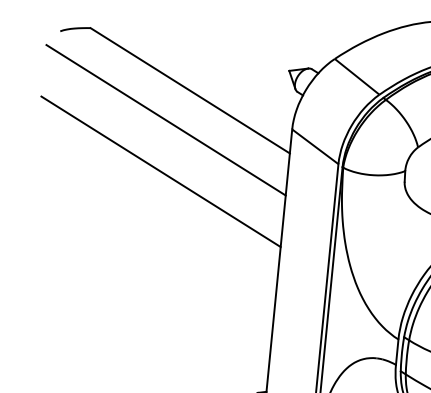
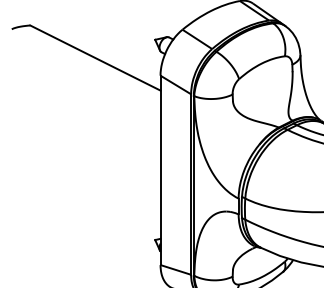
line: (166, 120) -> (82, 77), removed
line: (161, 171) -> (82, 109), removed

